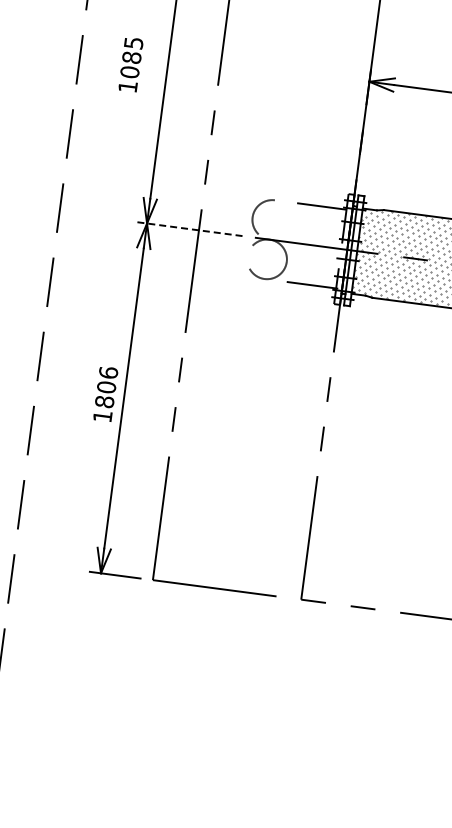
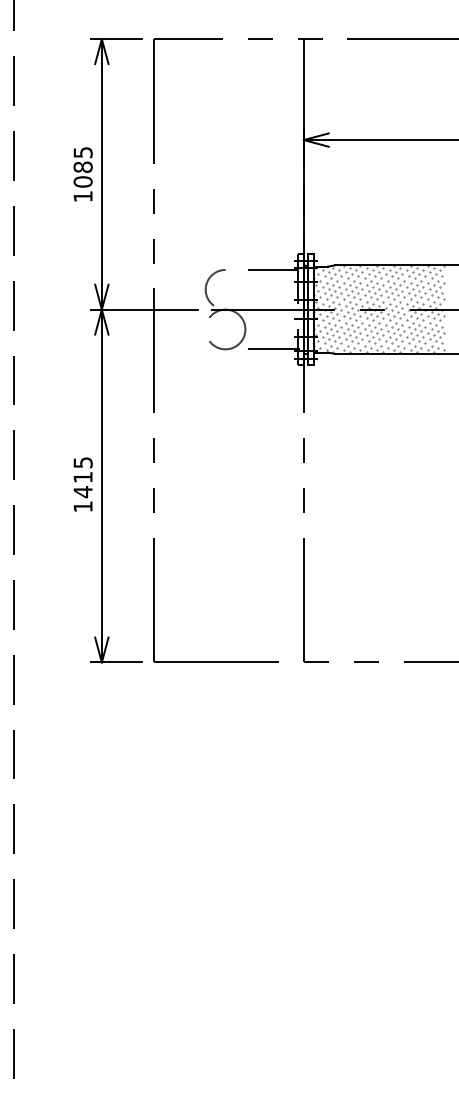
text: (130, 64) -> (82, 174), moved
line: (189, 228) -> (144, 309), dashed -> solid
text: (105, 387) -> (82, 477), 1806 -> 1415

